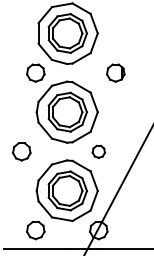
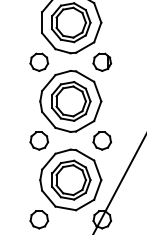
part: (115, 72) -> (102, 61), moved
part: (21, 151) -> (39, 140), moved
part: (98, 151) -> (102, 140), size x1.43

